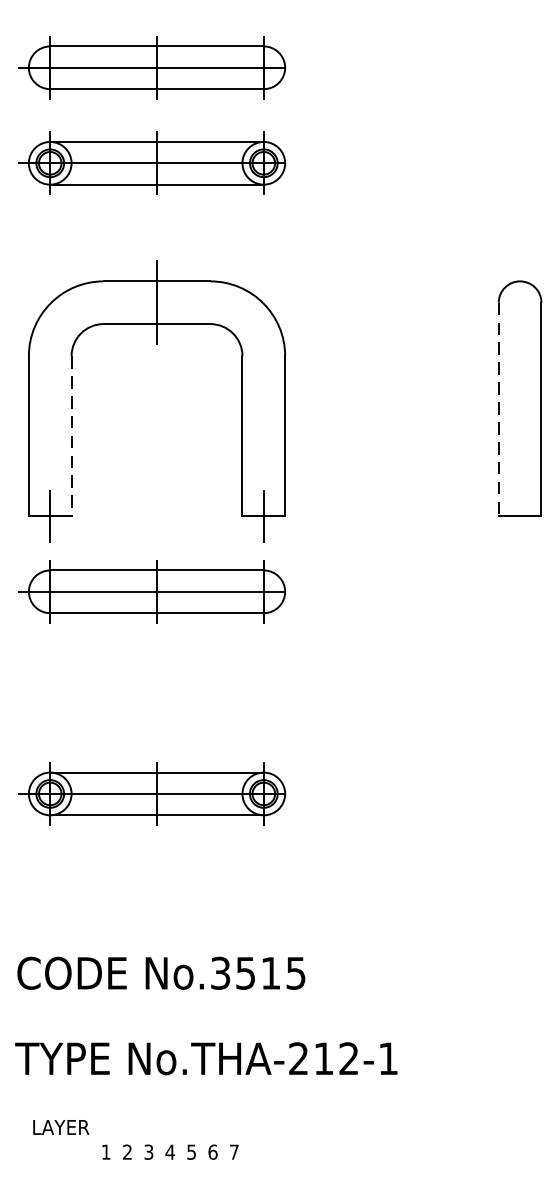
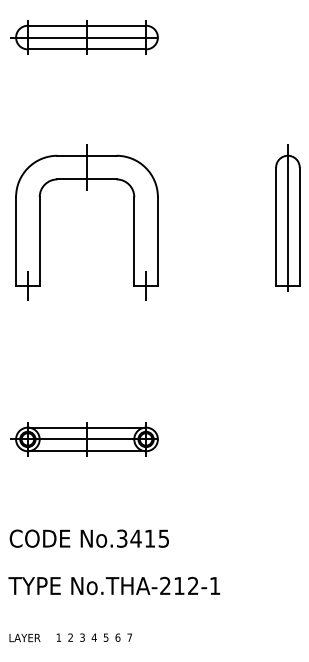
part: (152, 163) -> (84, 90), removed
line: (519, 398) -> (287, 220), added
line: (499, 410) -> (276, 227), dashed -> solid
line: (71, 436) -> (39, 241), dashed -> solid
part: (152, 591) -> (84, 327), removed
text: (244, 972) -> (135, 538), No.3515 -> No.3415
text: (60, 1126) -> (24, 637), moved

